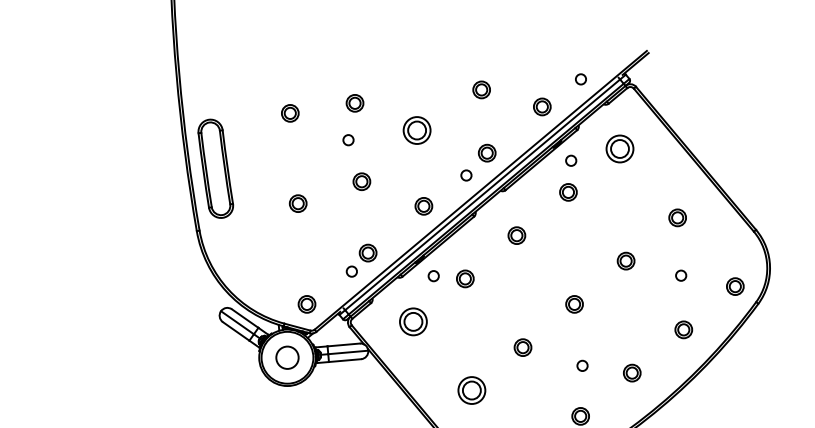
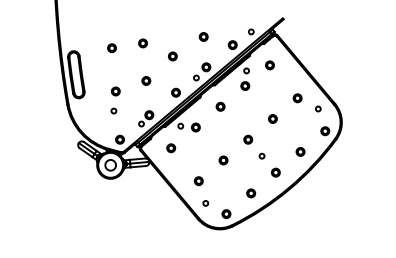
part: (416, 130) -> (172, 56), size x0.62
circle: (347, 138) -> (113, 110), moved
part: (618, 149) -> (269, 65), size x0.62
circle: (681, 274) -> (318, 108), moved
part: (414, 322) -> (171, 148), size x0.62
circle: (581, 364) -> (261, 155), moved
part: (470, 391) -> (198, 181), size x0.62

